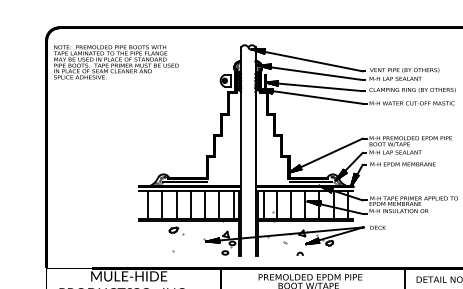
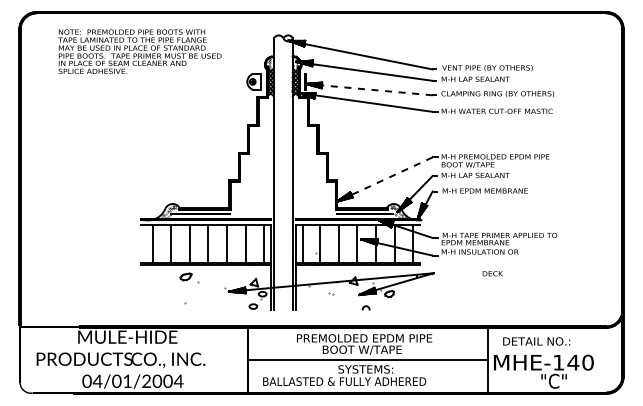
text: (115, 62) -> (139, 51), moved
line: (320, 87) -> (377, 90), solid -> dashed
line: (331, 153) -> (392, 176), solid -> dashed
text: (377, 227) -> (492, 273), moved
arc: (299, 253) -> (365, 307), moved

